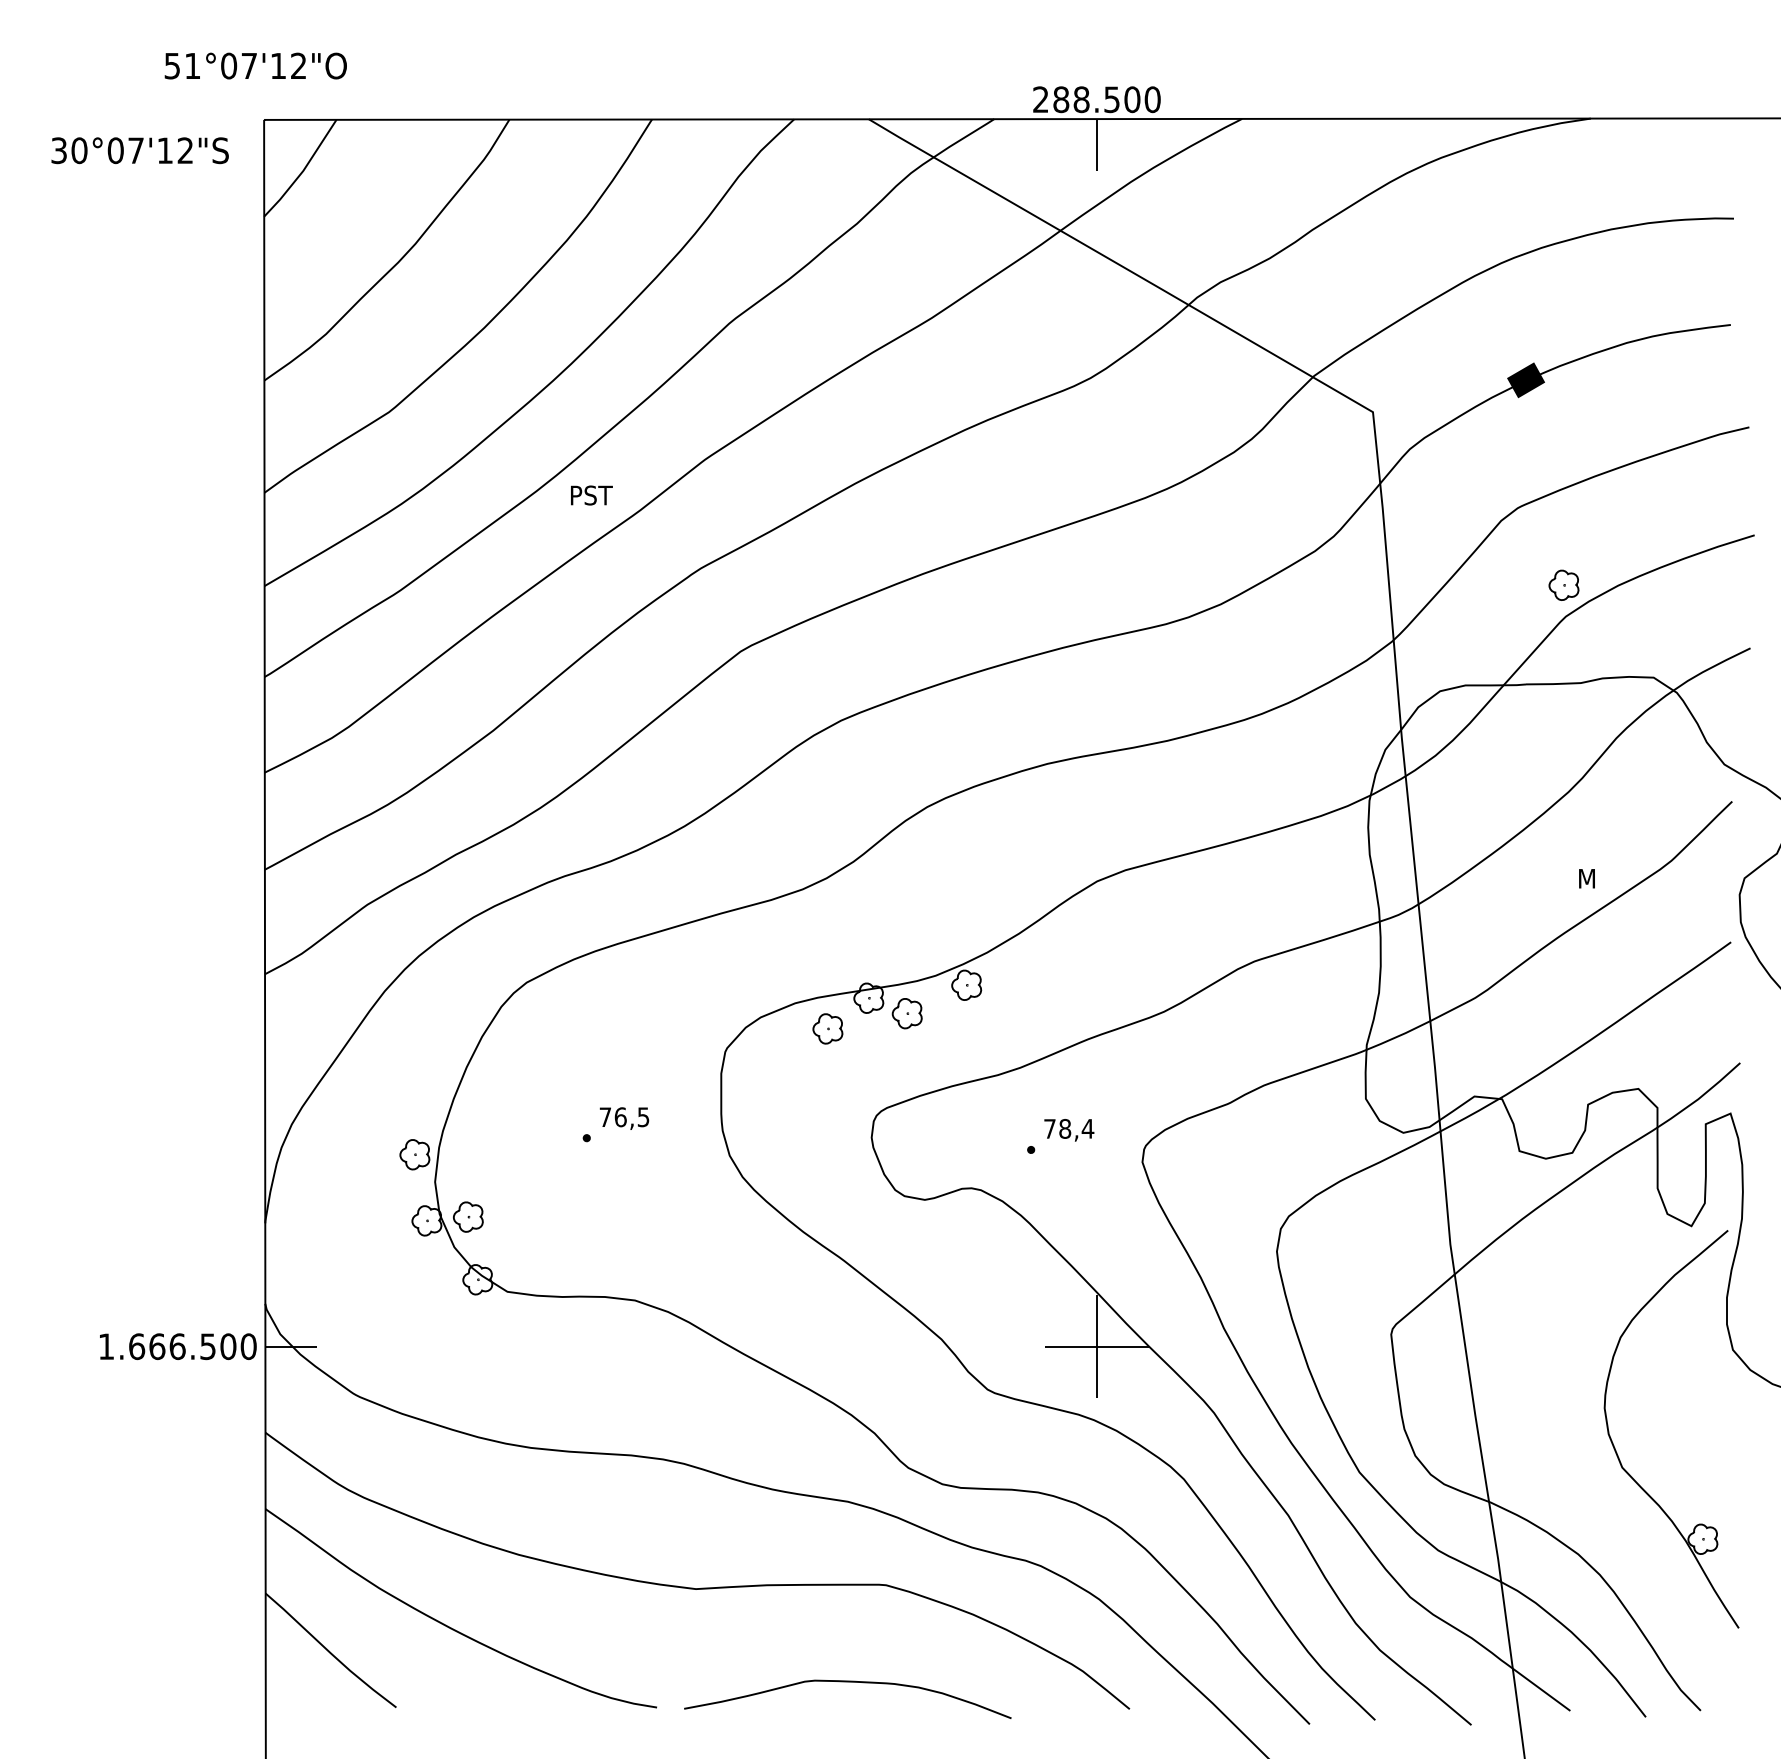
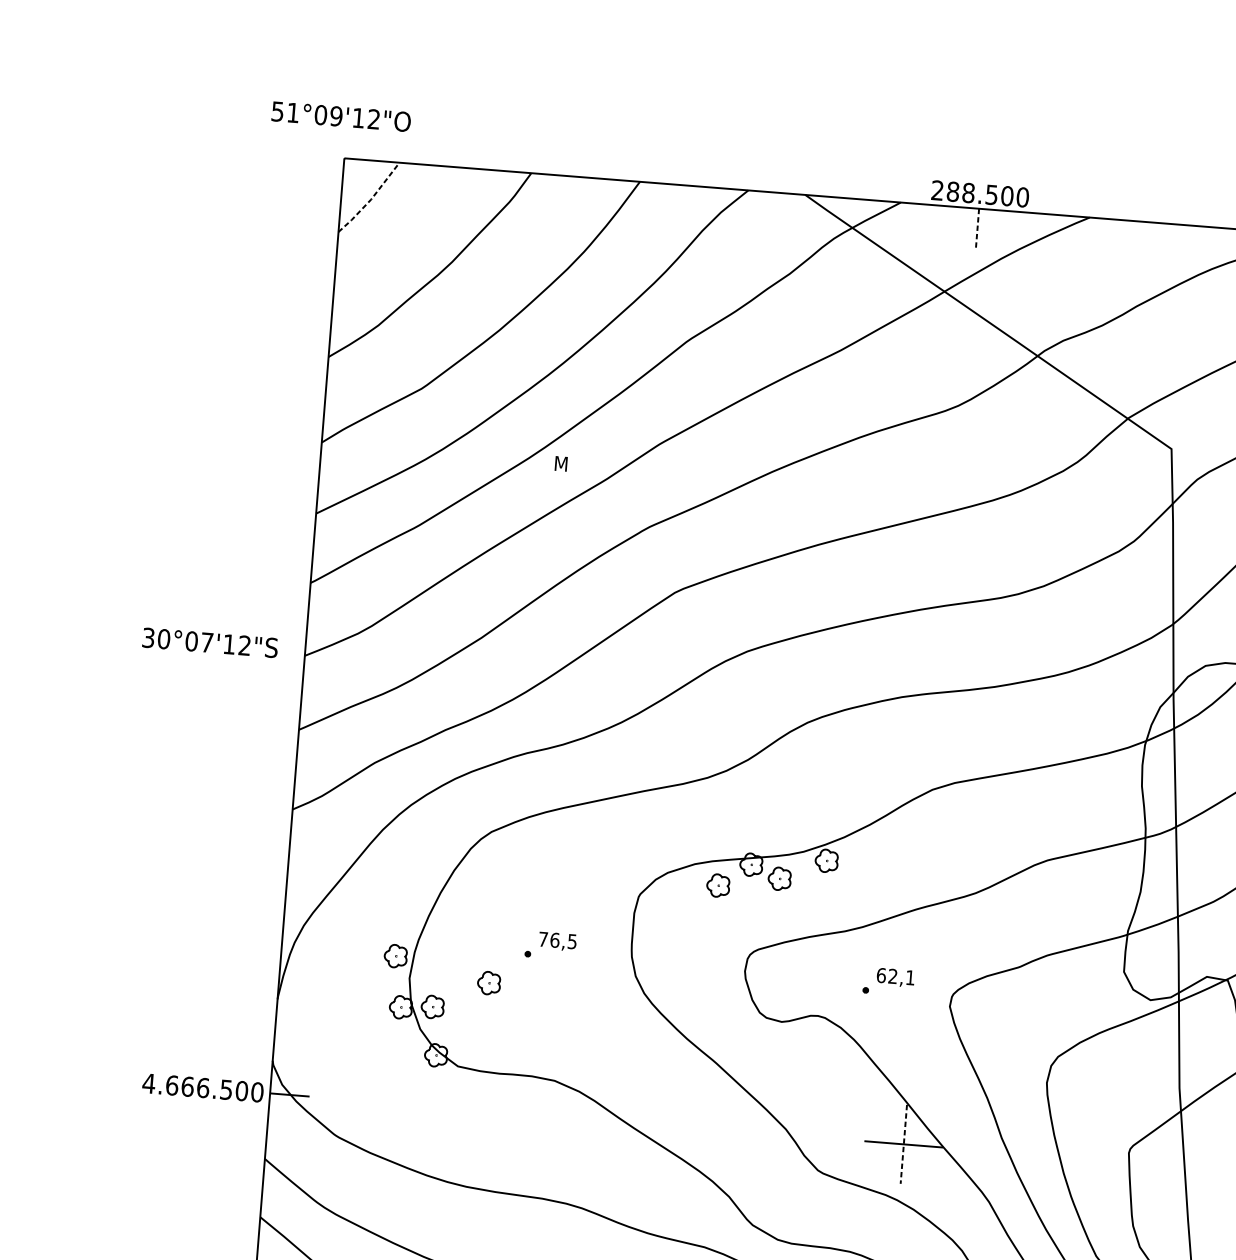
text: (249, 65) -> (336, 115), 51°07'12"O -> 51°09'12"O
line: (1096, 145) -> (977, 228), solid -> dashed
text: (139, 150) -> (209, 642), moved
line: (303, 170) -> (371, 199), solid -> dashed
text: (592, 495) -> (571, 464), PST -> M
text: (1069, 1128) -> (896, 976), 78,4 -> 62,1
part: (539, 1179) -> (489, 982), added
text: (106, 1346) -> (149, 1083), 1.666.500 -> 4.666.500
line: (1096, 1346) -> (903, 1144), solid -> dashed

